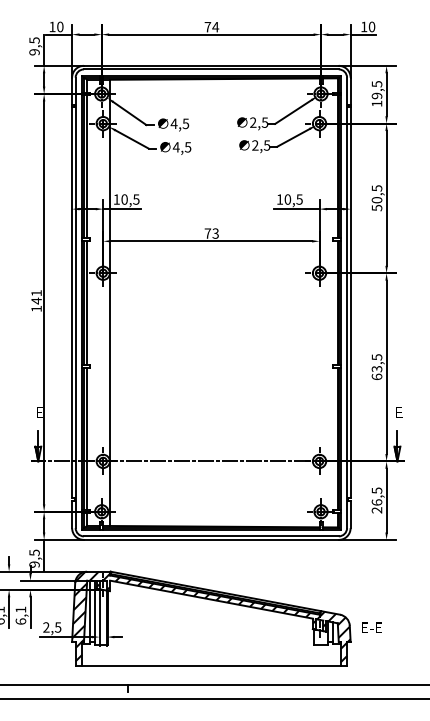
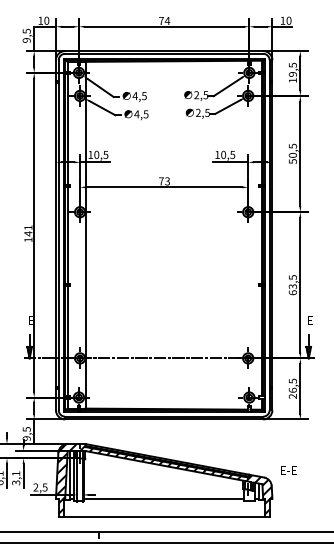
text: (20, 621) -> (15, 482), 6,1 -> 3,1
text: (371, 627) -> (288, 470), moved
line: (211, 642) -> (164, 499), added

